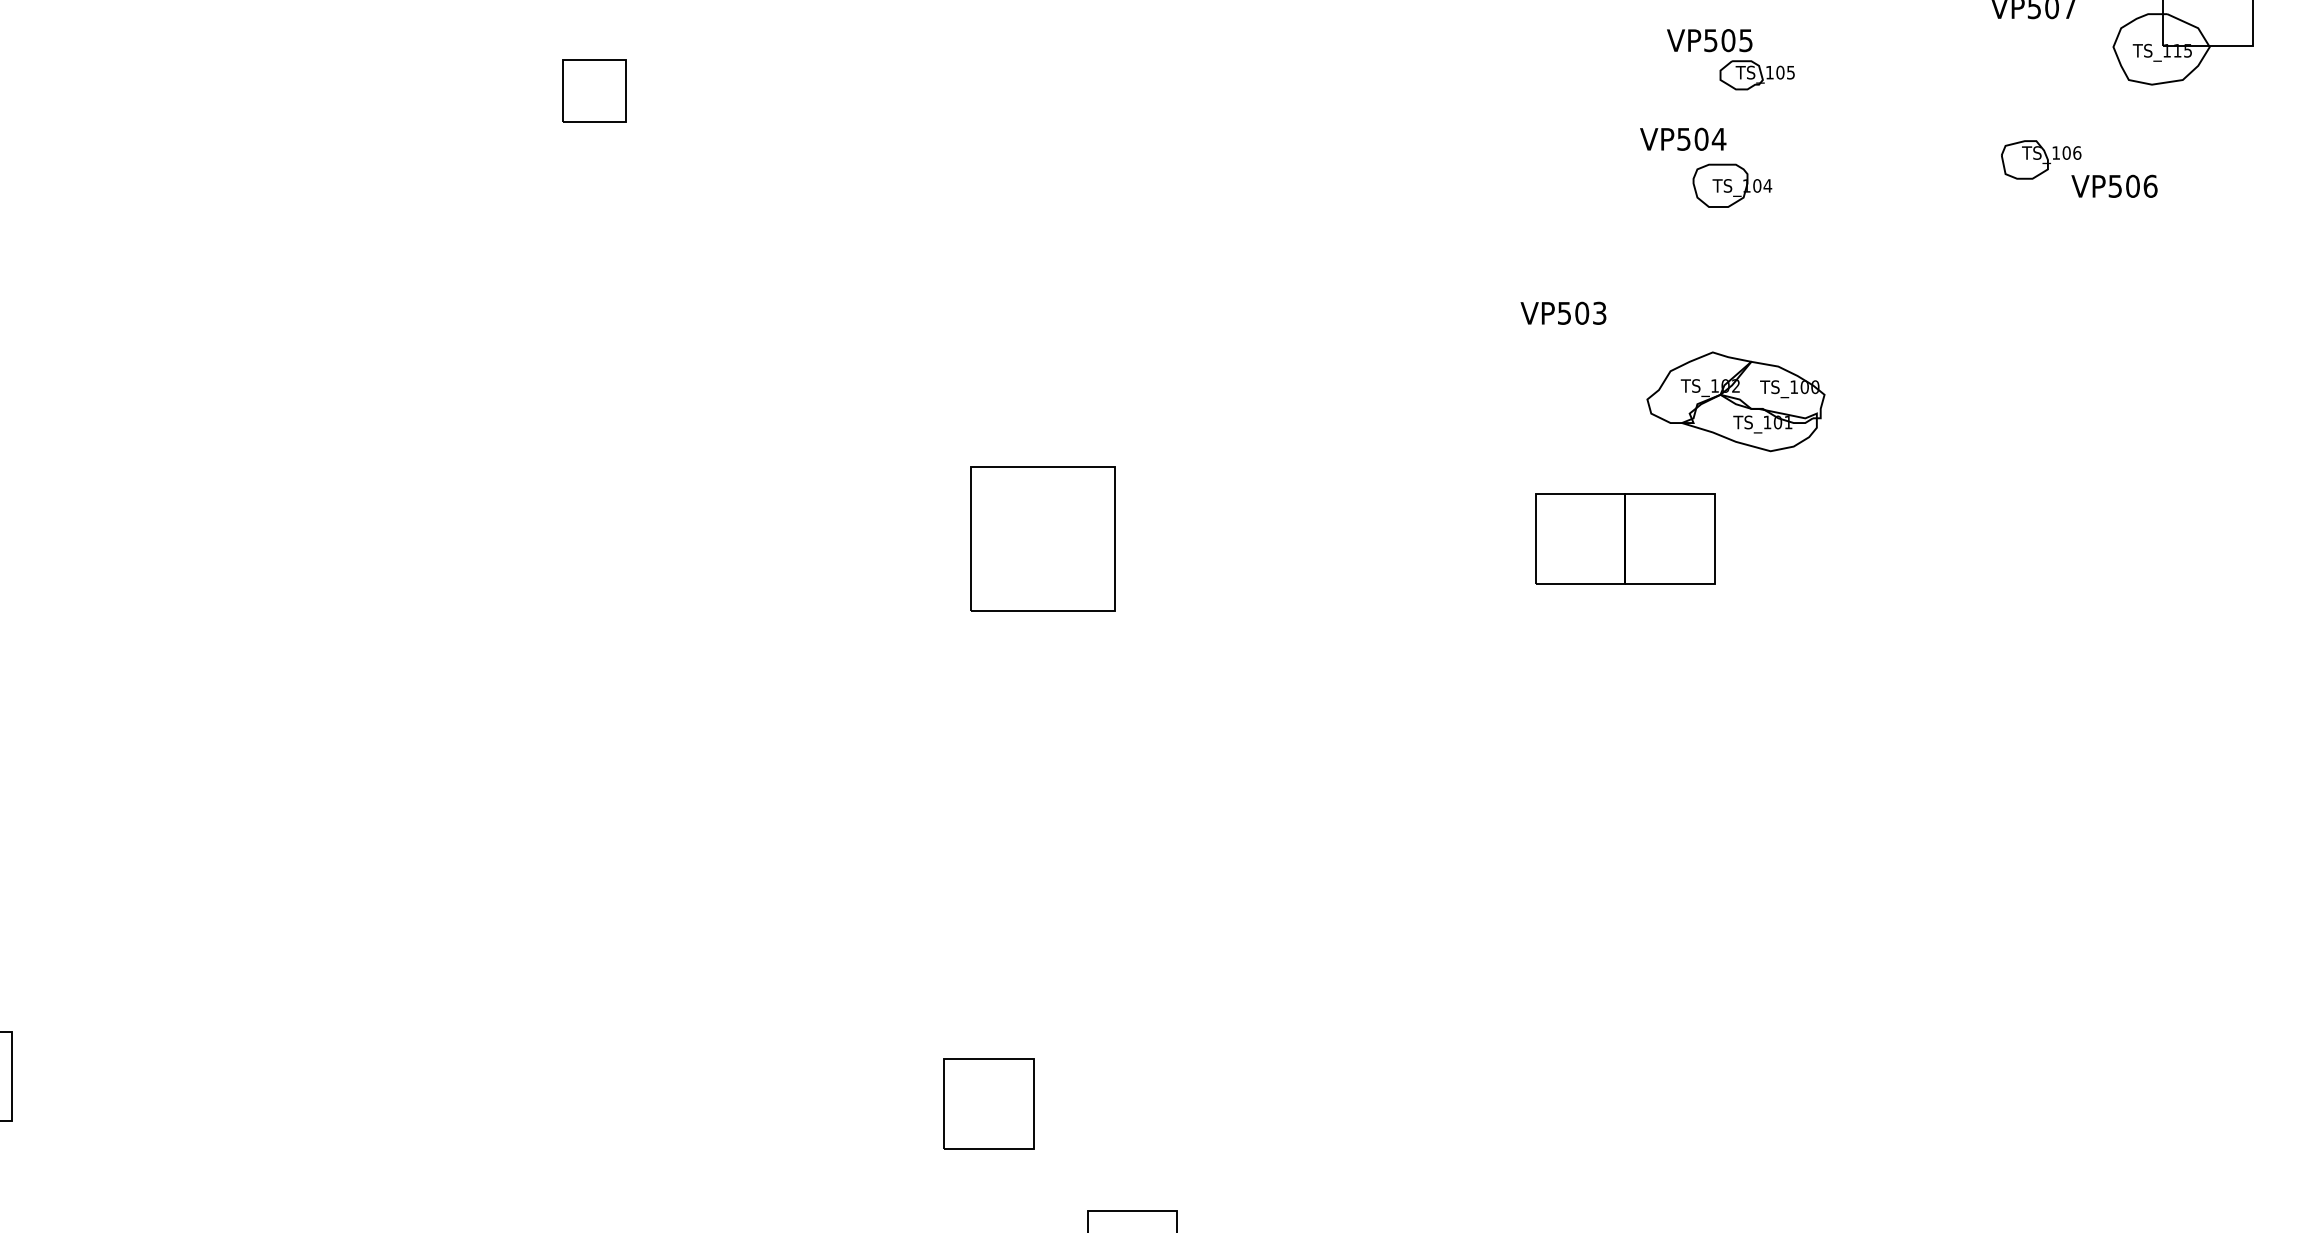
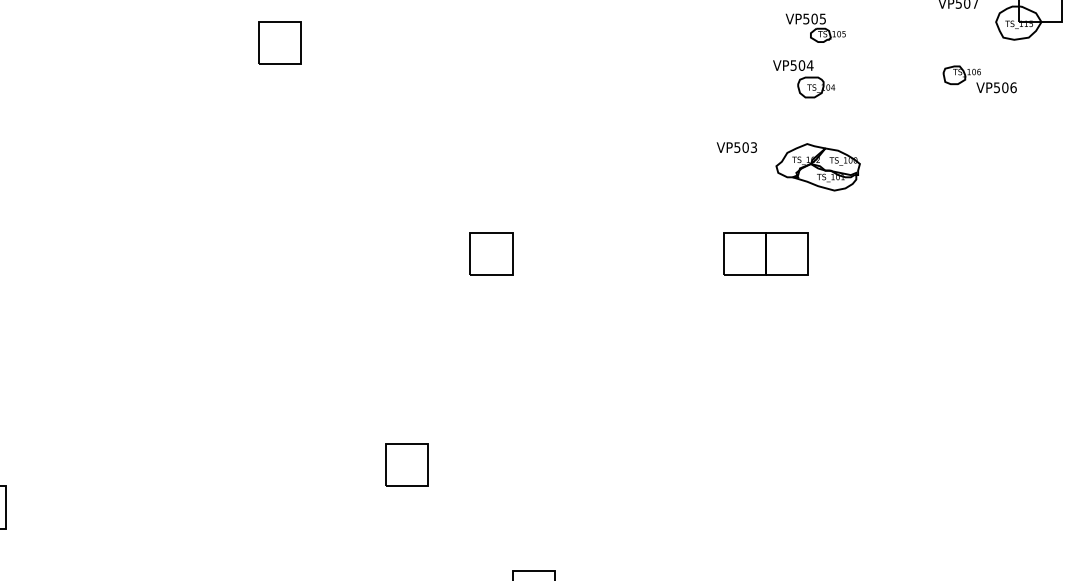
part: (593, 90) -> (279, 42), size x1.43
part: (1734, 402) -> (817, 167), moved
part: (1042, 538) -> (491, 253), size x0.62
part: (987, 1102) -> (406, 464), moved

